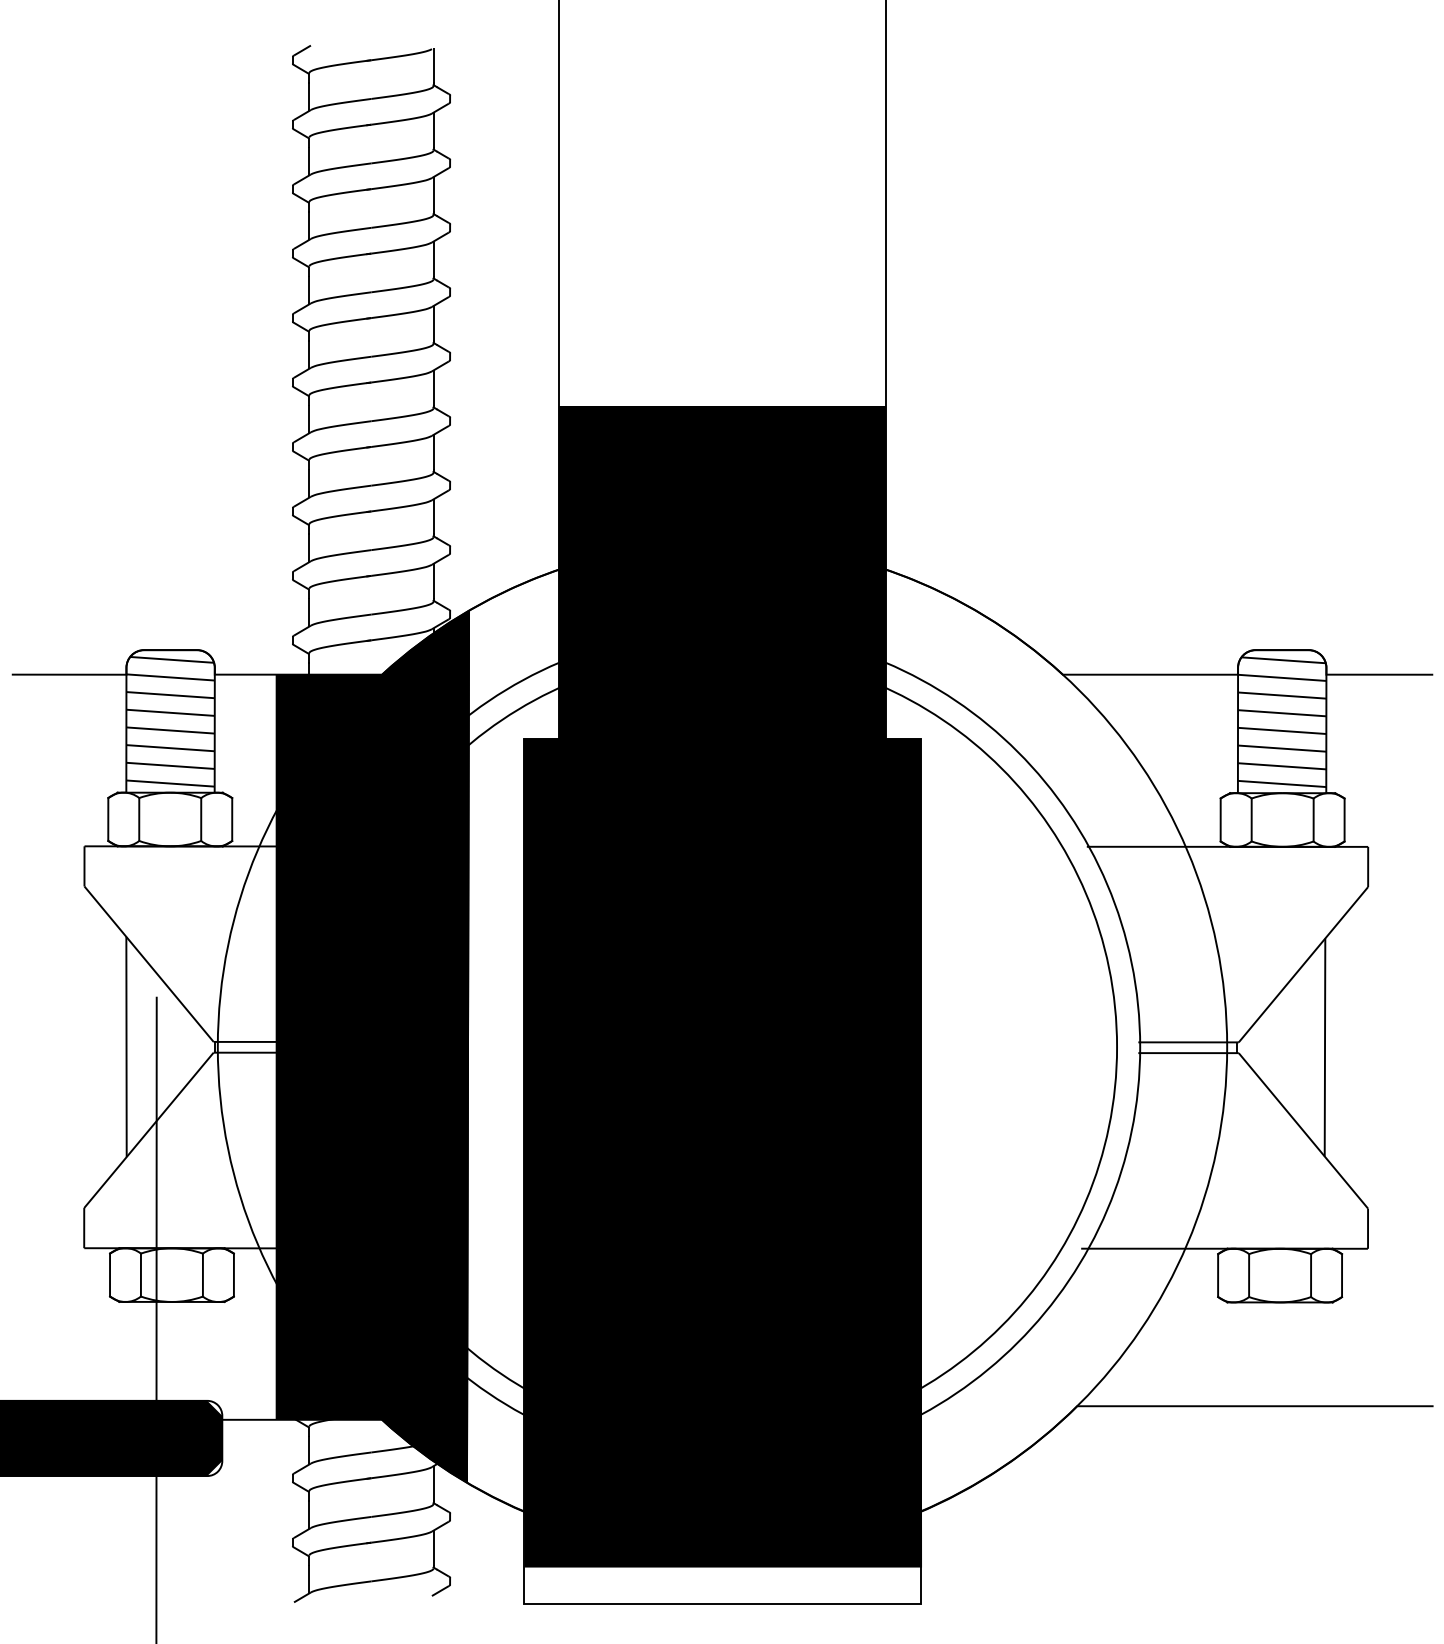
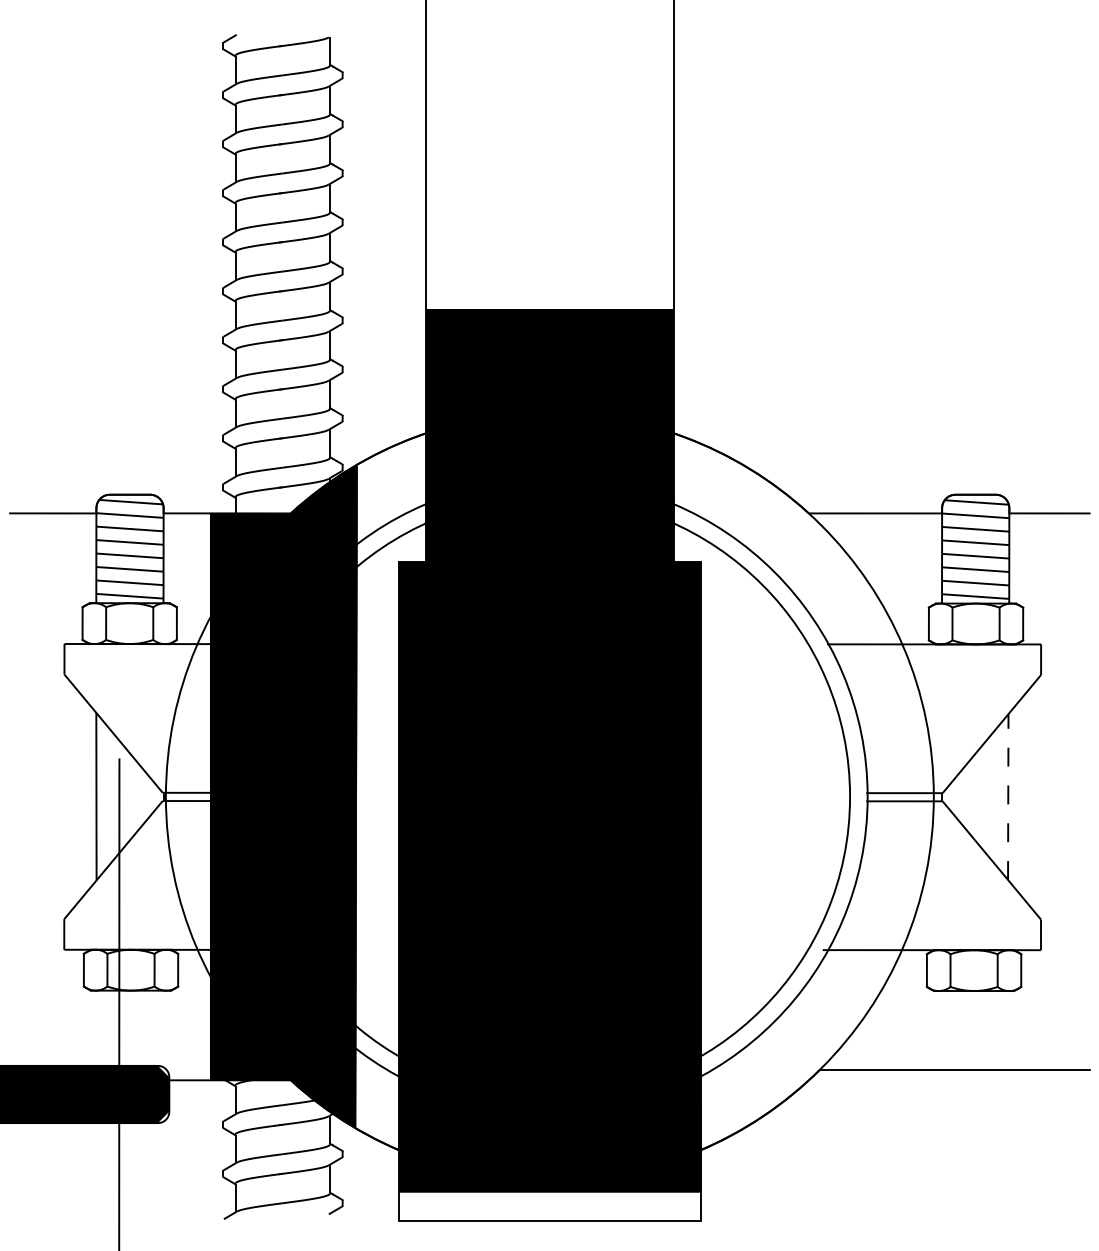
line: (1325, 1048) -> (1008, 797), solid -> dashed

